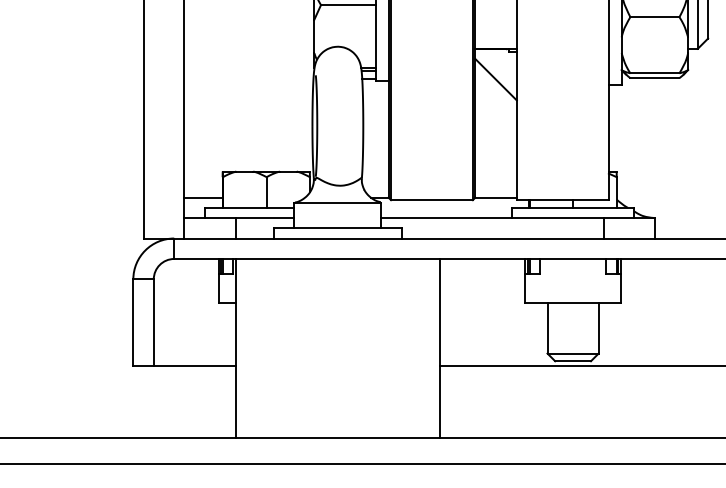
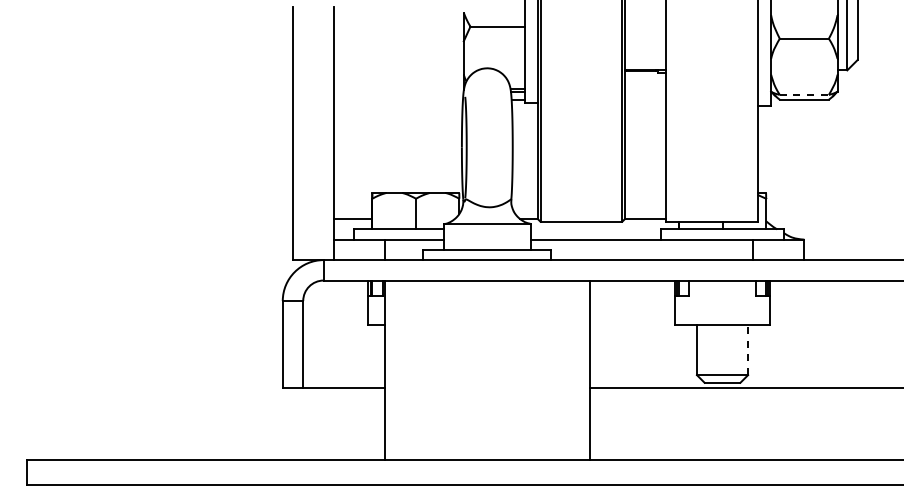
line: (655, 72) -> (804, 94), solid -> dashed
line: (496, 79) -> (645, 101), removed
line: (599, 327) -> (748, 349), solid -> dashed

